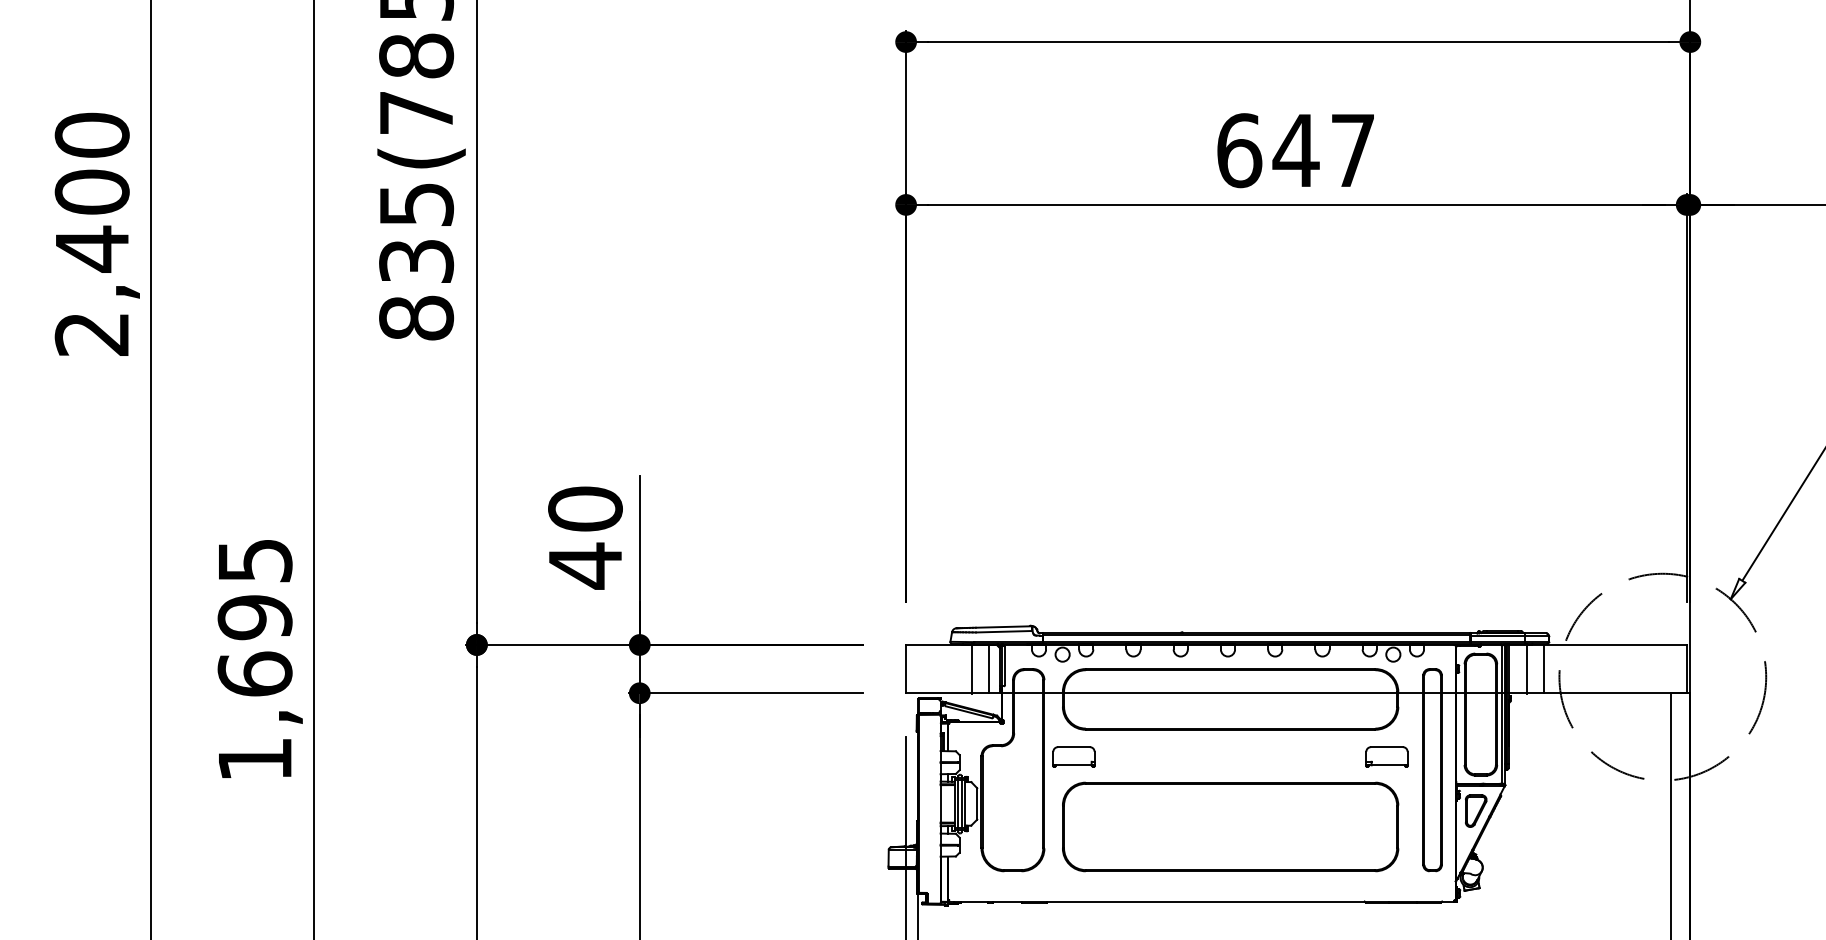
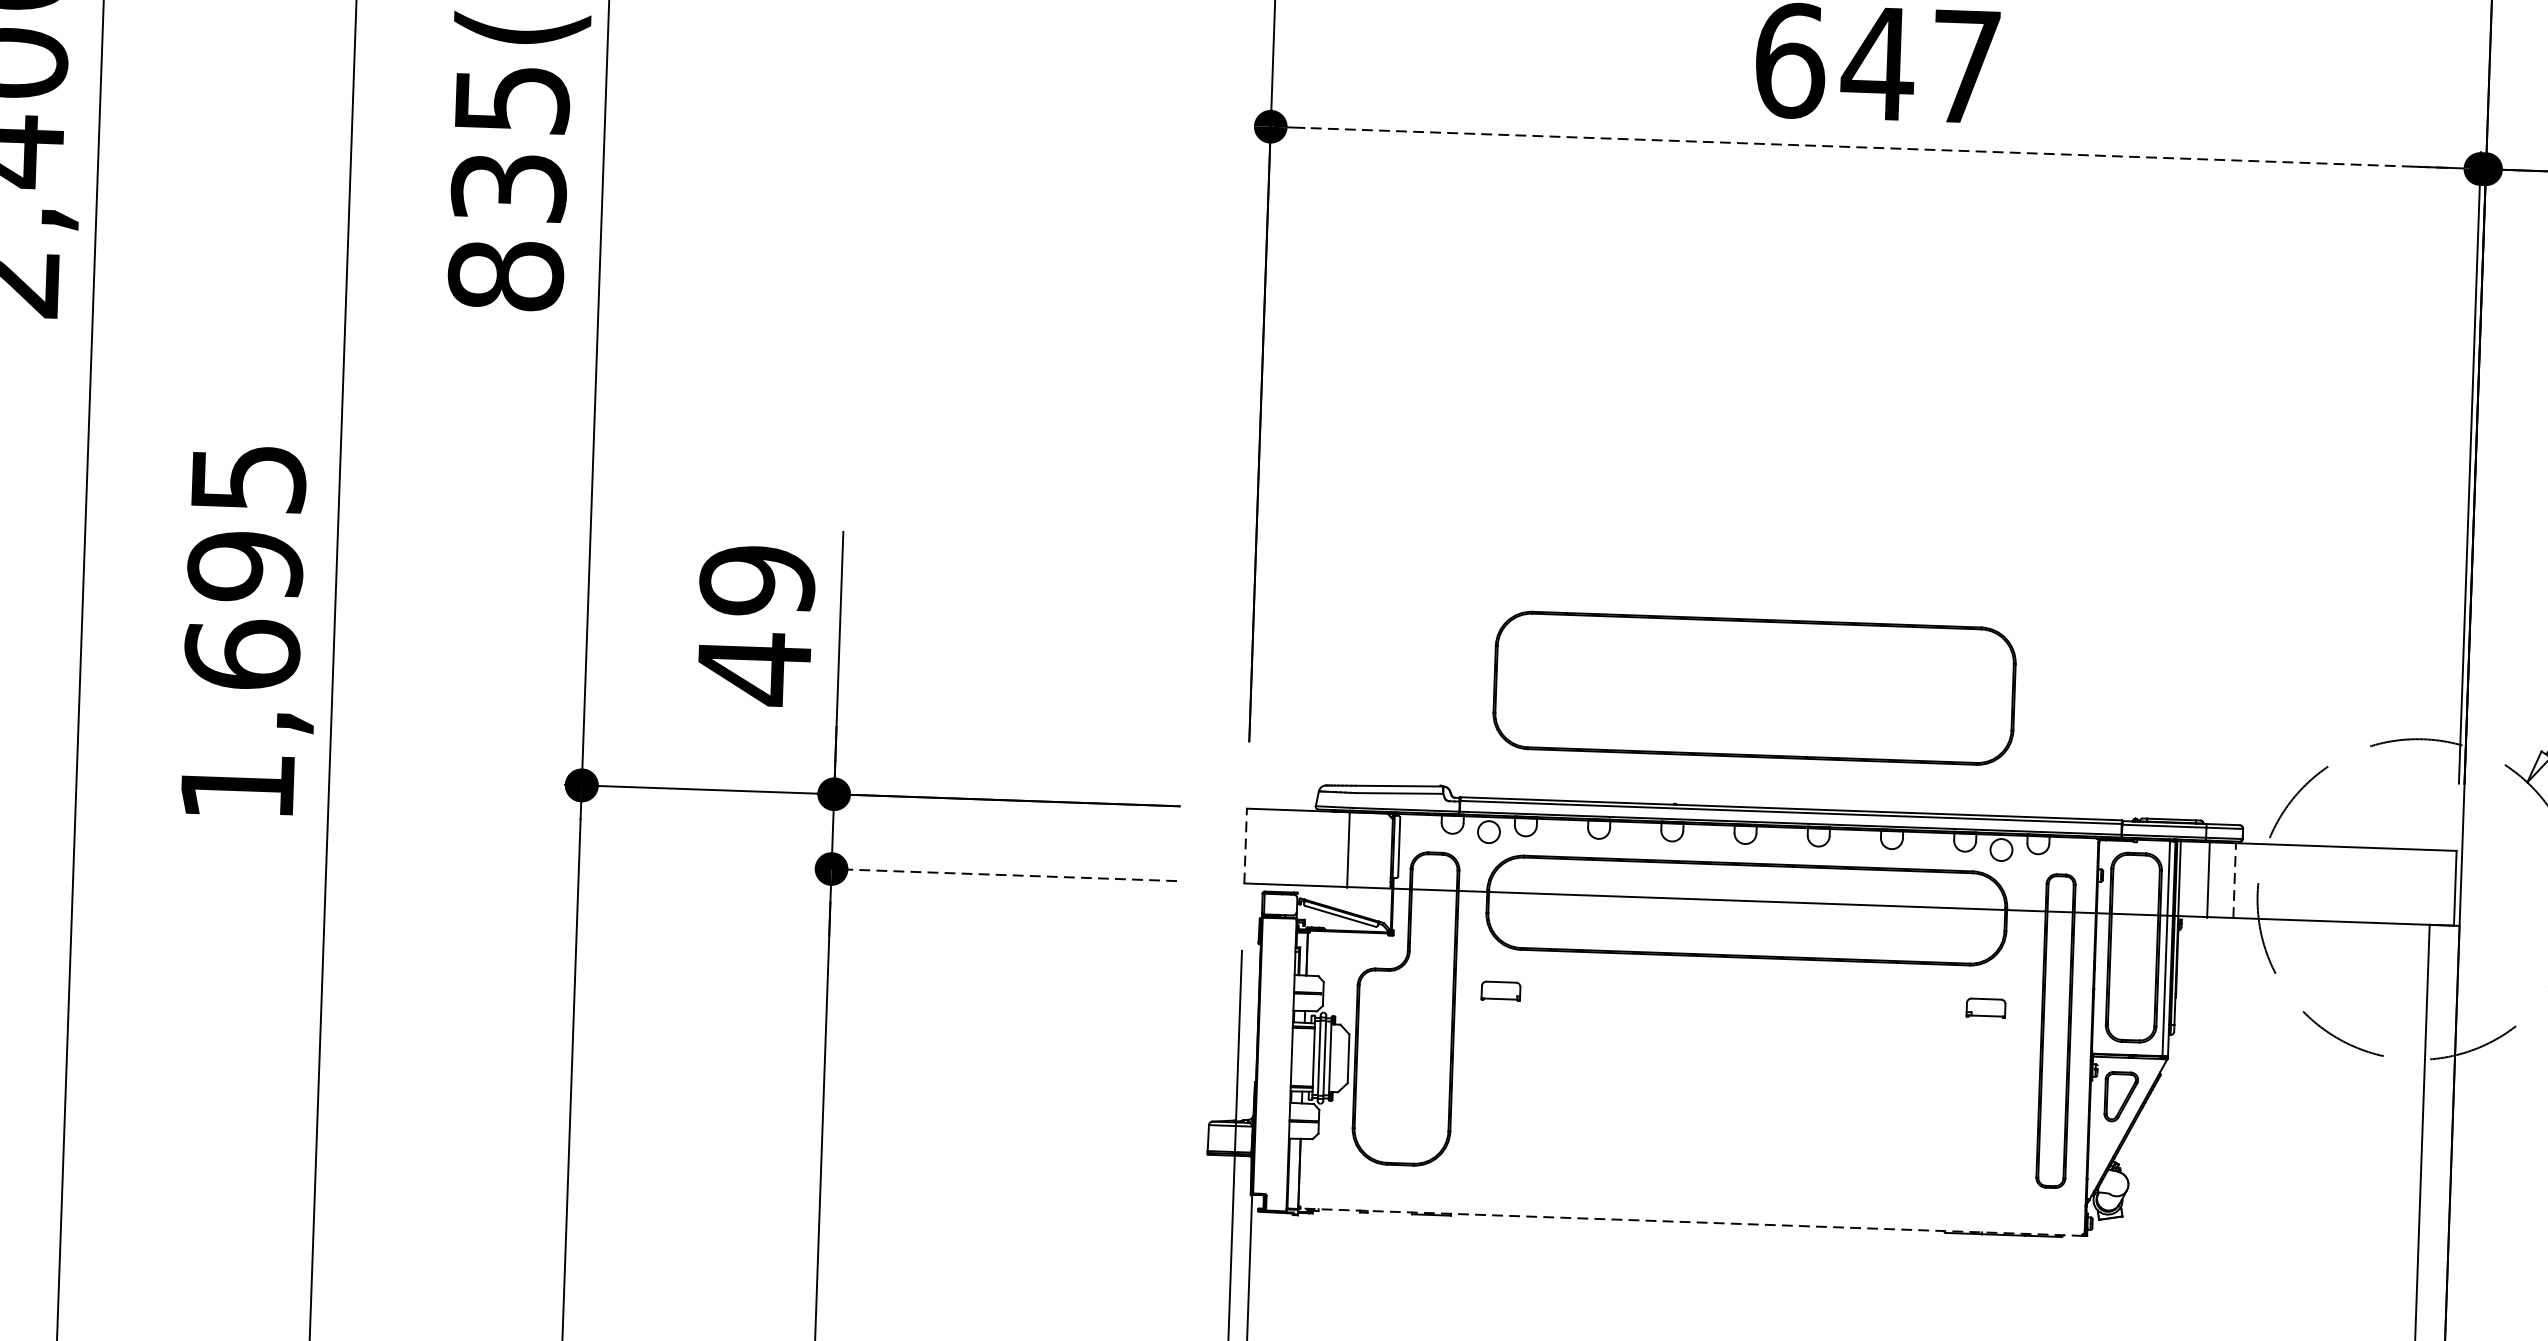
line: (1296, 204) -> (1875, 147), solid -> dashed
text: (585, 508) -> (757, 579), 40 -> 49
text: (259, 658) -> (249, 630), moved
line: (906, 668) -> (1246, 845), solid -> dashed
line: (989, 668) -> (1374, 849), removed
line: (1544, 668) -> (2234, 879), solid -> dashed
line: (745, 693) -> (995, 875), solid -> dashed
part: (1073, 756) -> (1500, 990), size x0.6
part: (1386, 756) -> (1985, 1007), size x0.6
part: (1230, 826) -> (1754, 687), moved
line: (1201, 901) -> (1690, 1222), solid -> dashed

